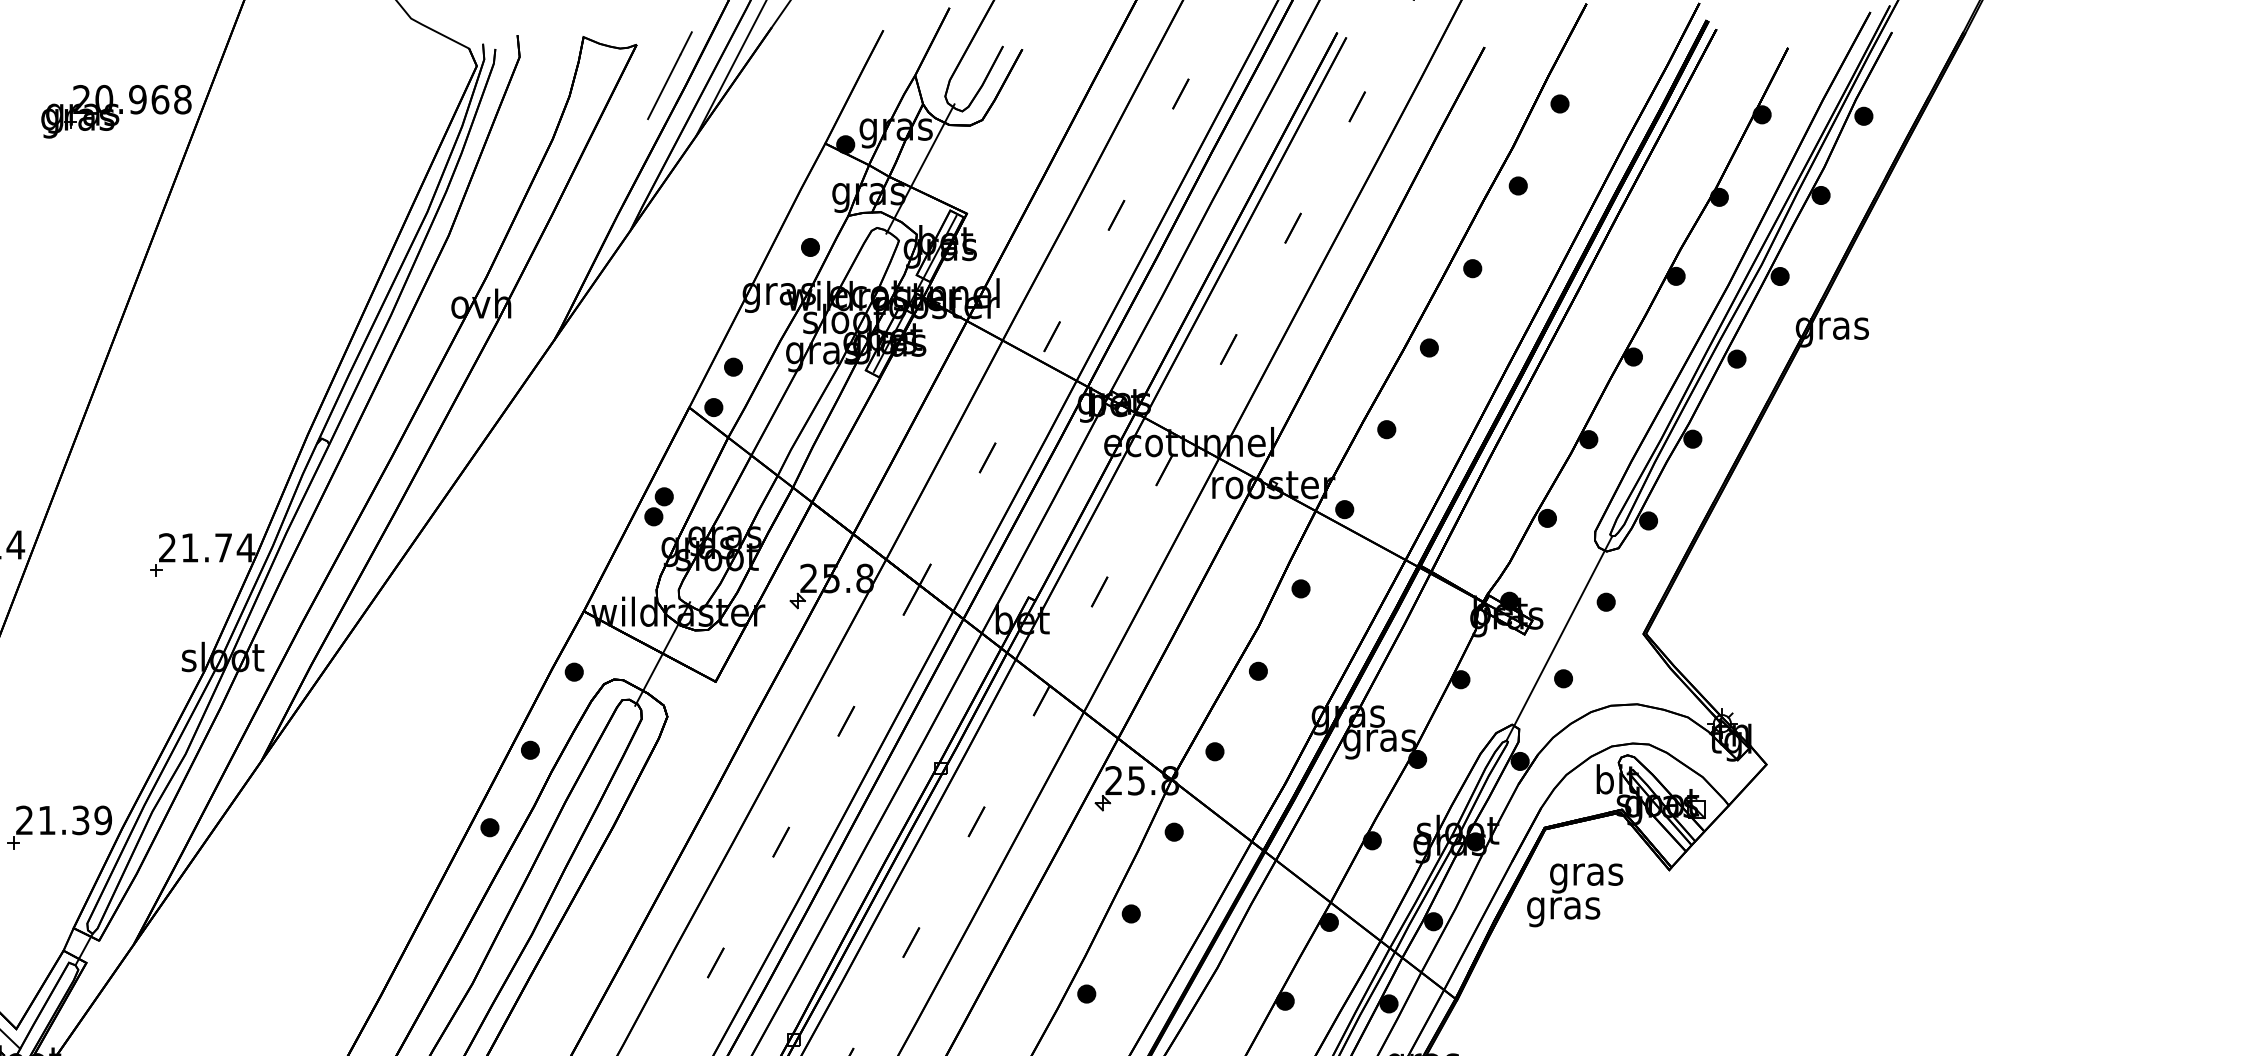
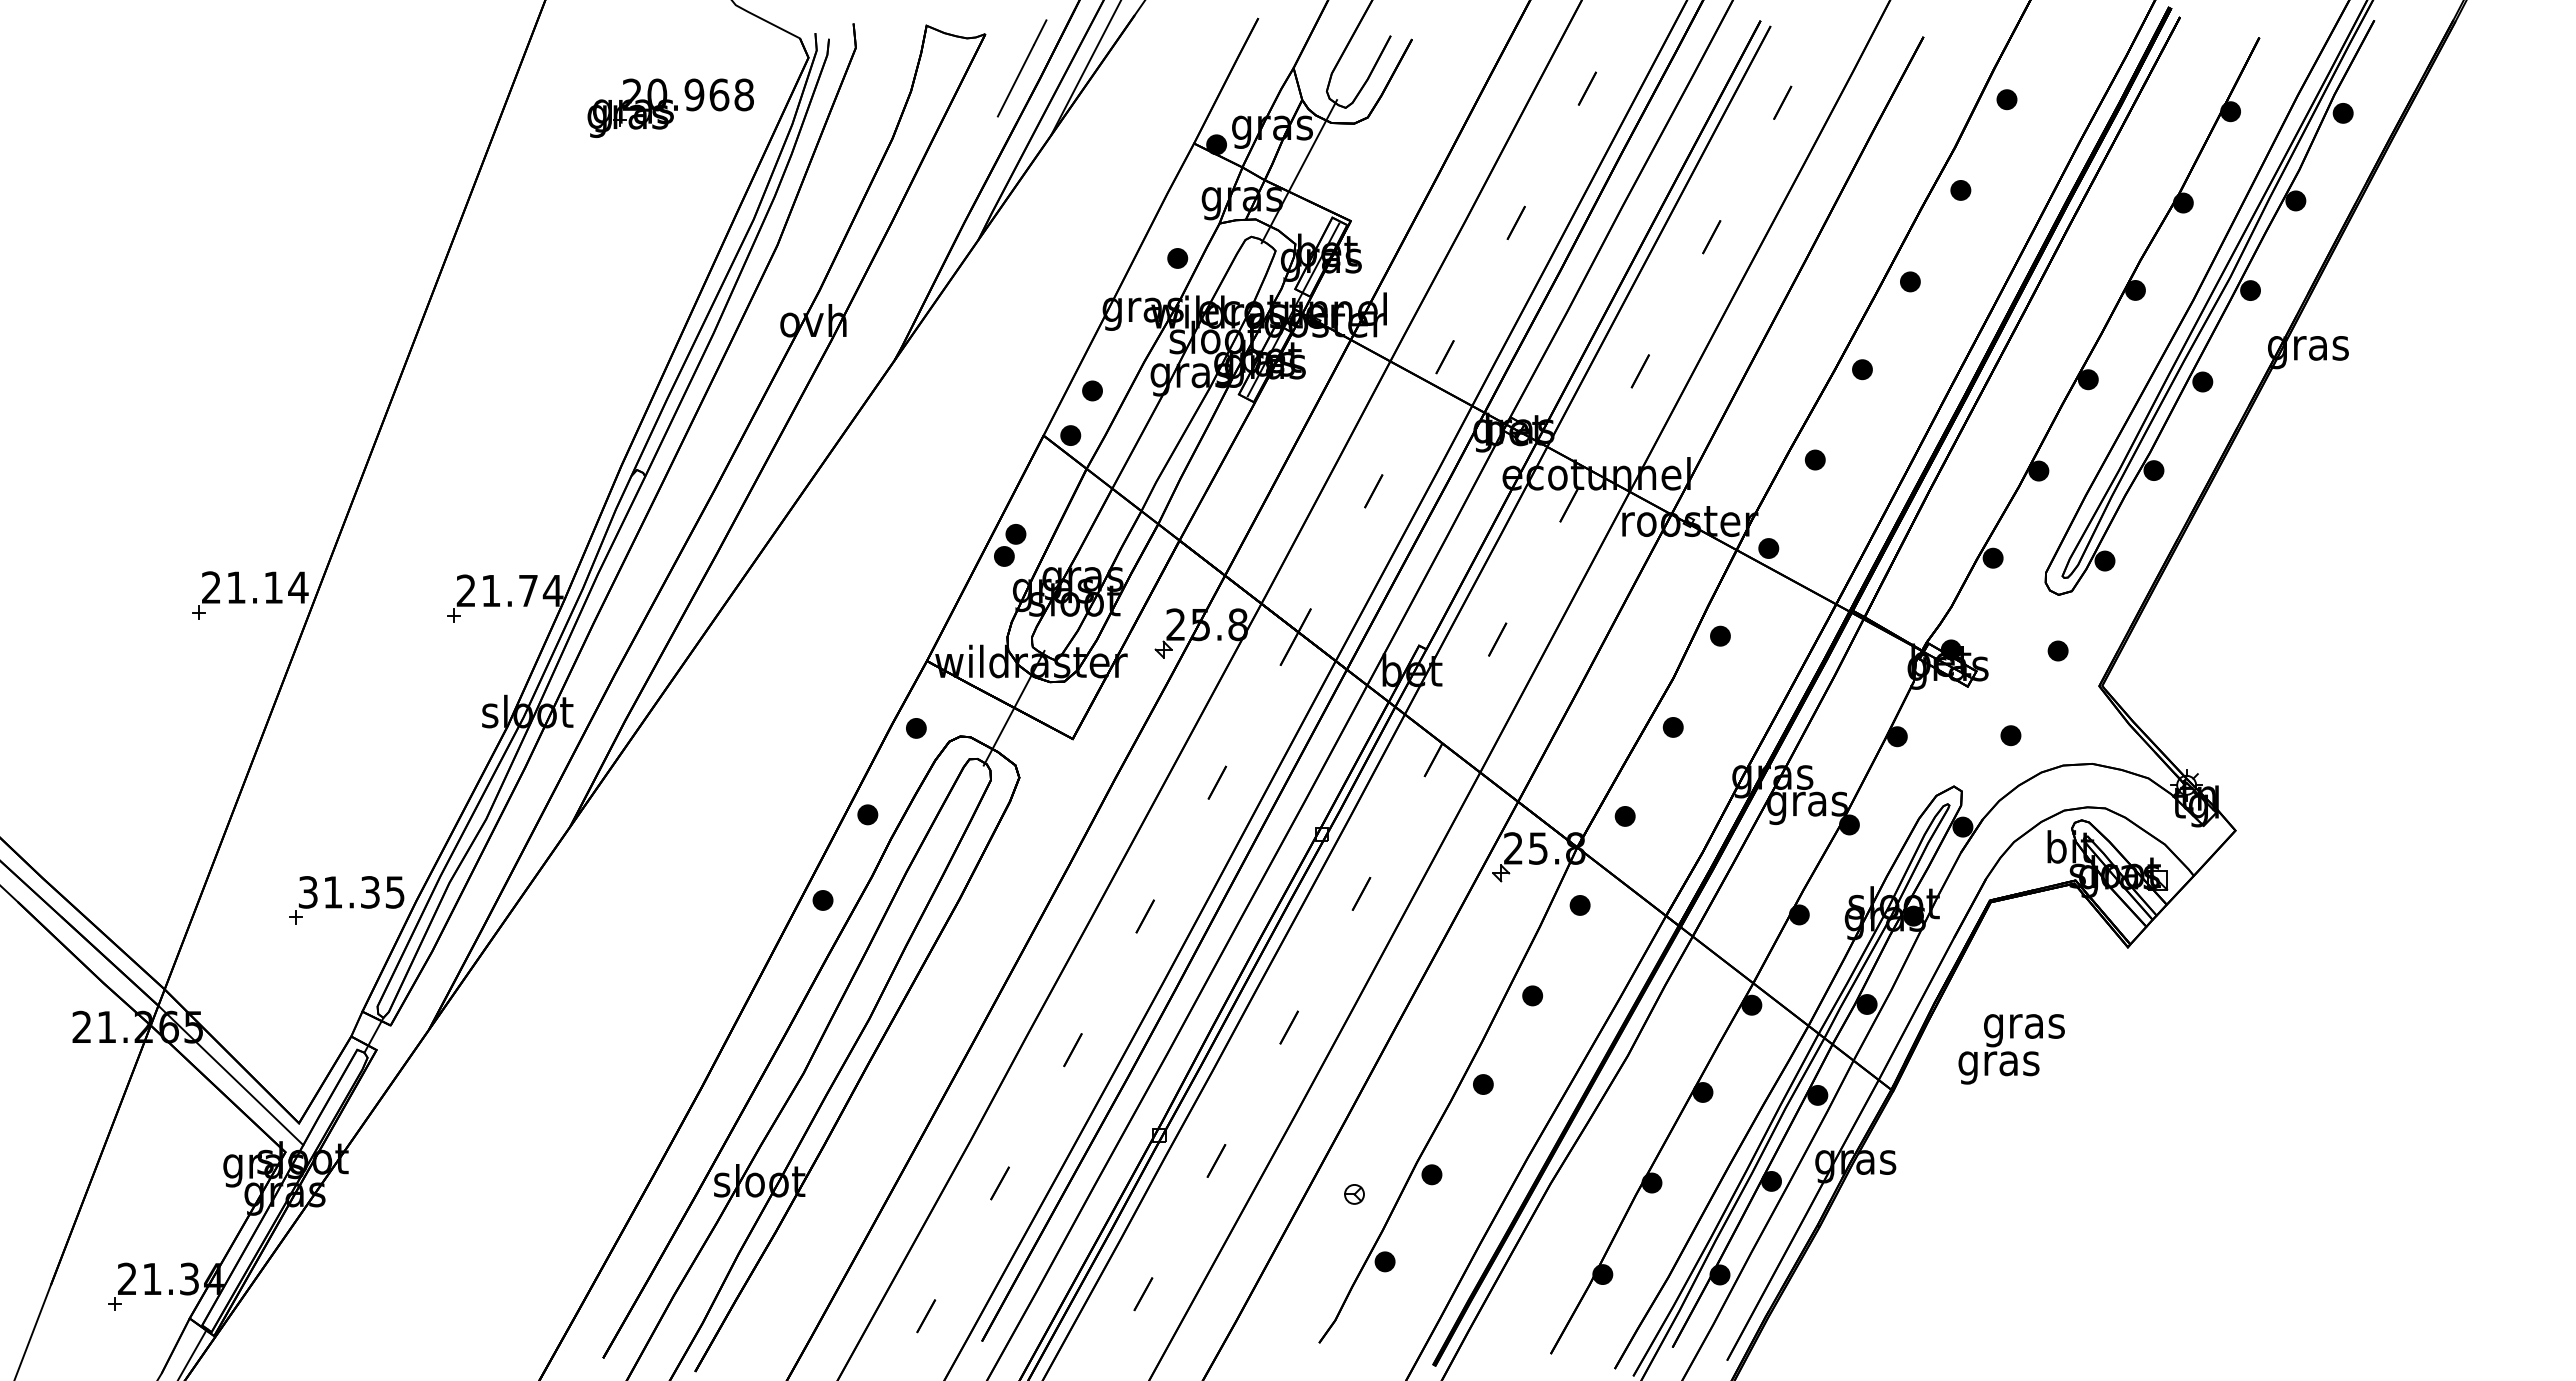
part: (116, 111) -> (670, 107), moved
line: (1558, 637) -> (2005, 690), removed
text: (63, 820) -> (351, 892), 21.39 -> 31.35
text: (1574, 895) -> (2011, 1049), moved

